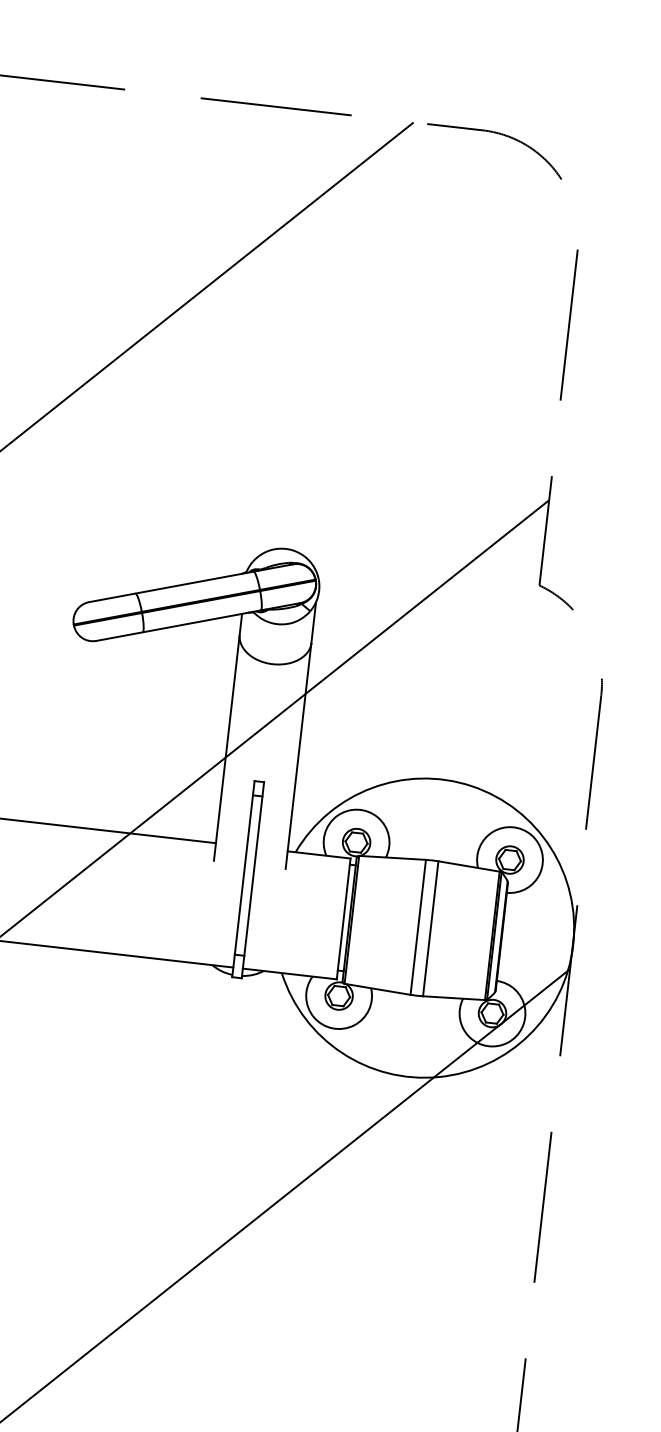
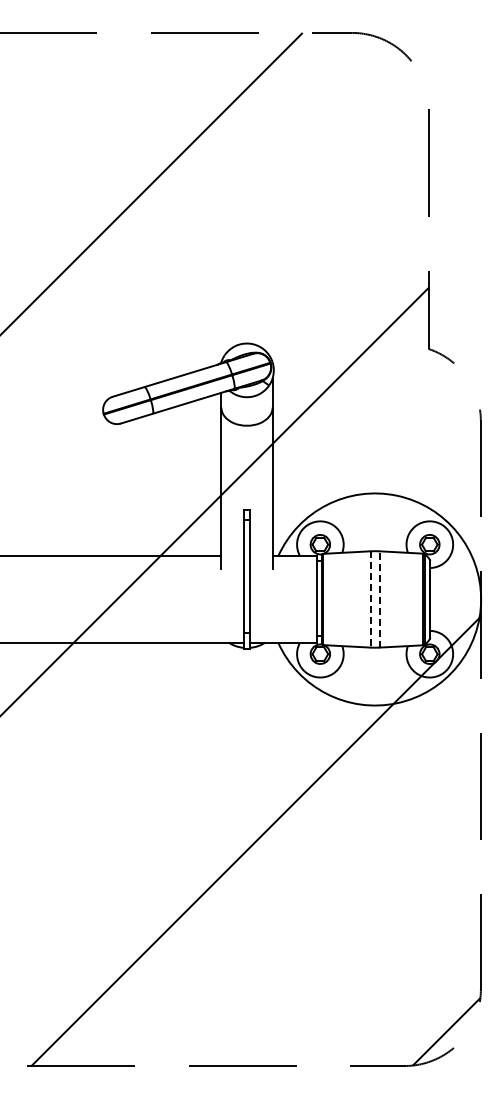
line: (418, 927) -> (370, 599), solid -> dashed
line: (430, 927) -> (379, 598), solid -> dashed

